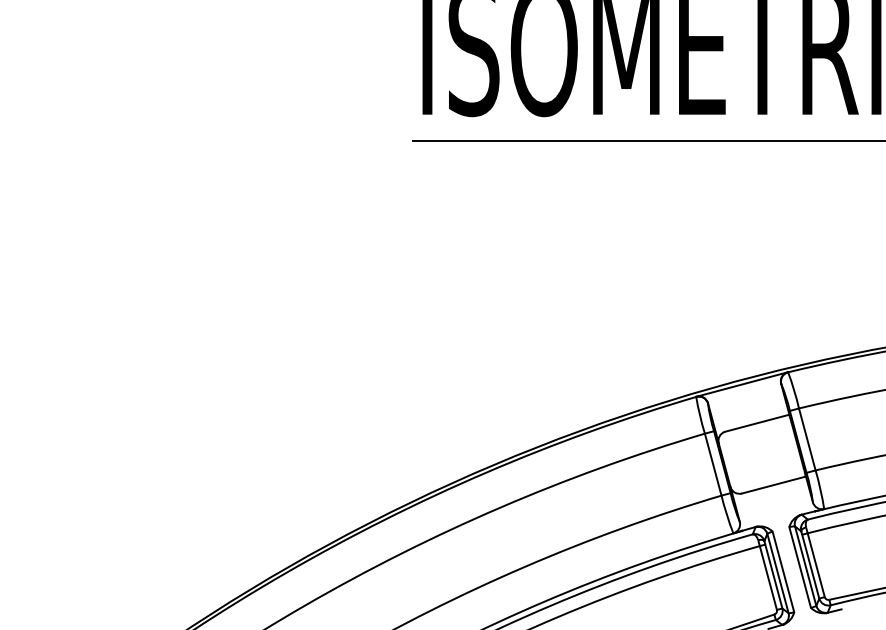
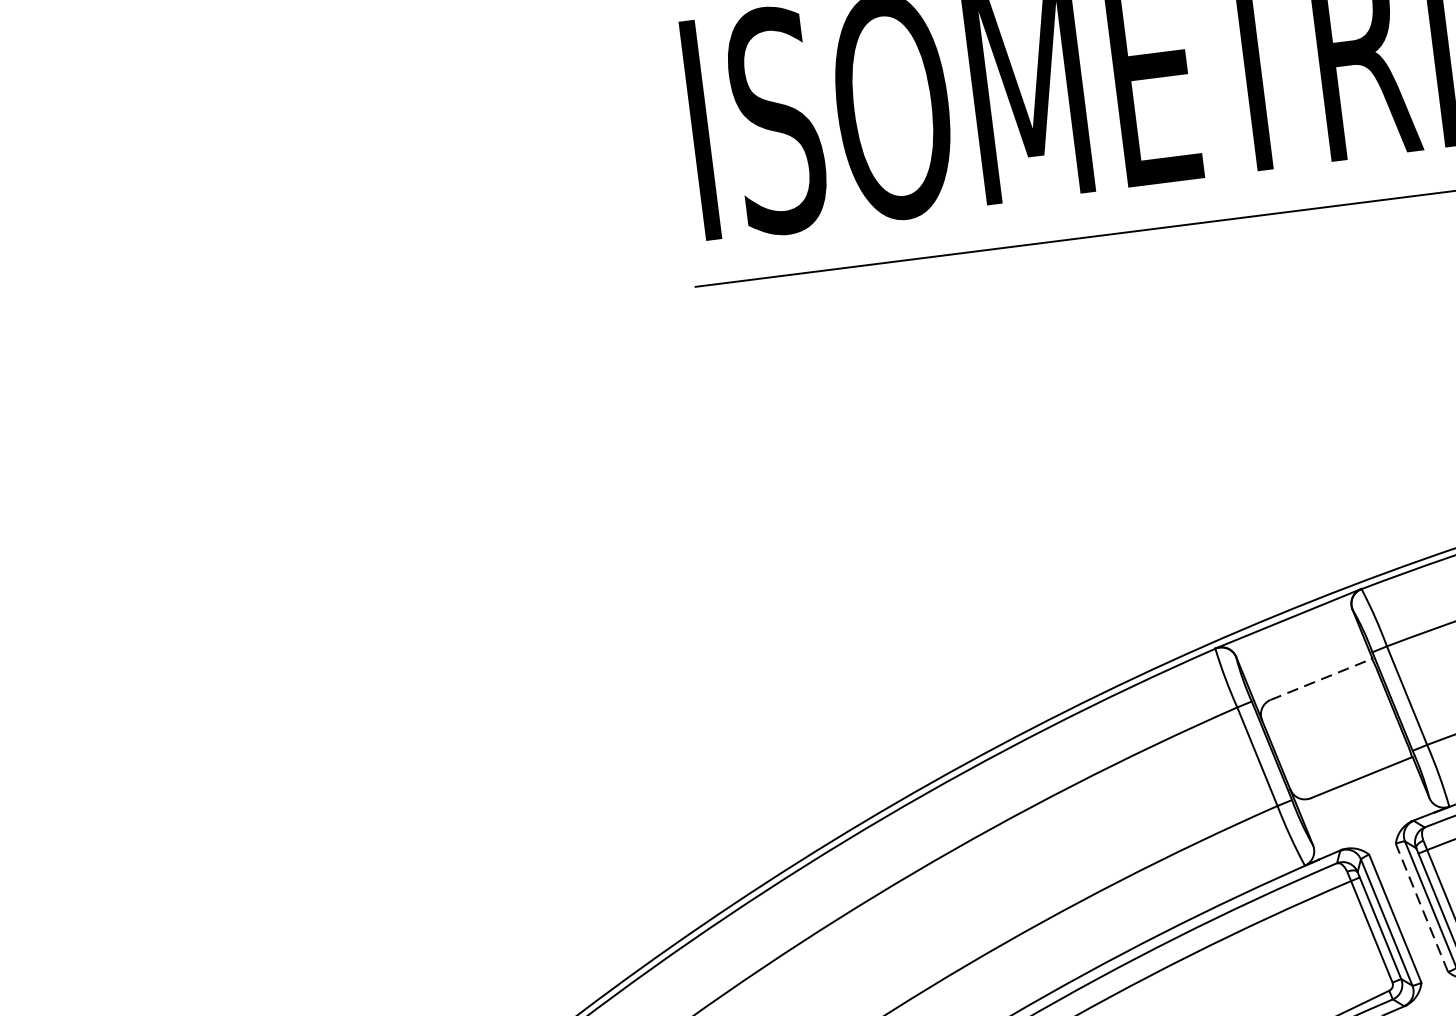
line: (757, 423) -> (1321, 679), solid -> dashed
line: (800, 567) -> (1422, 907), solid -> dashed

